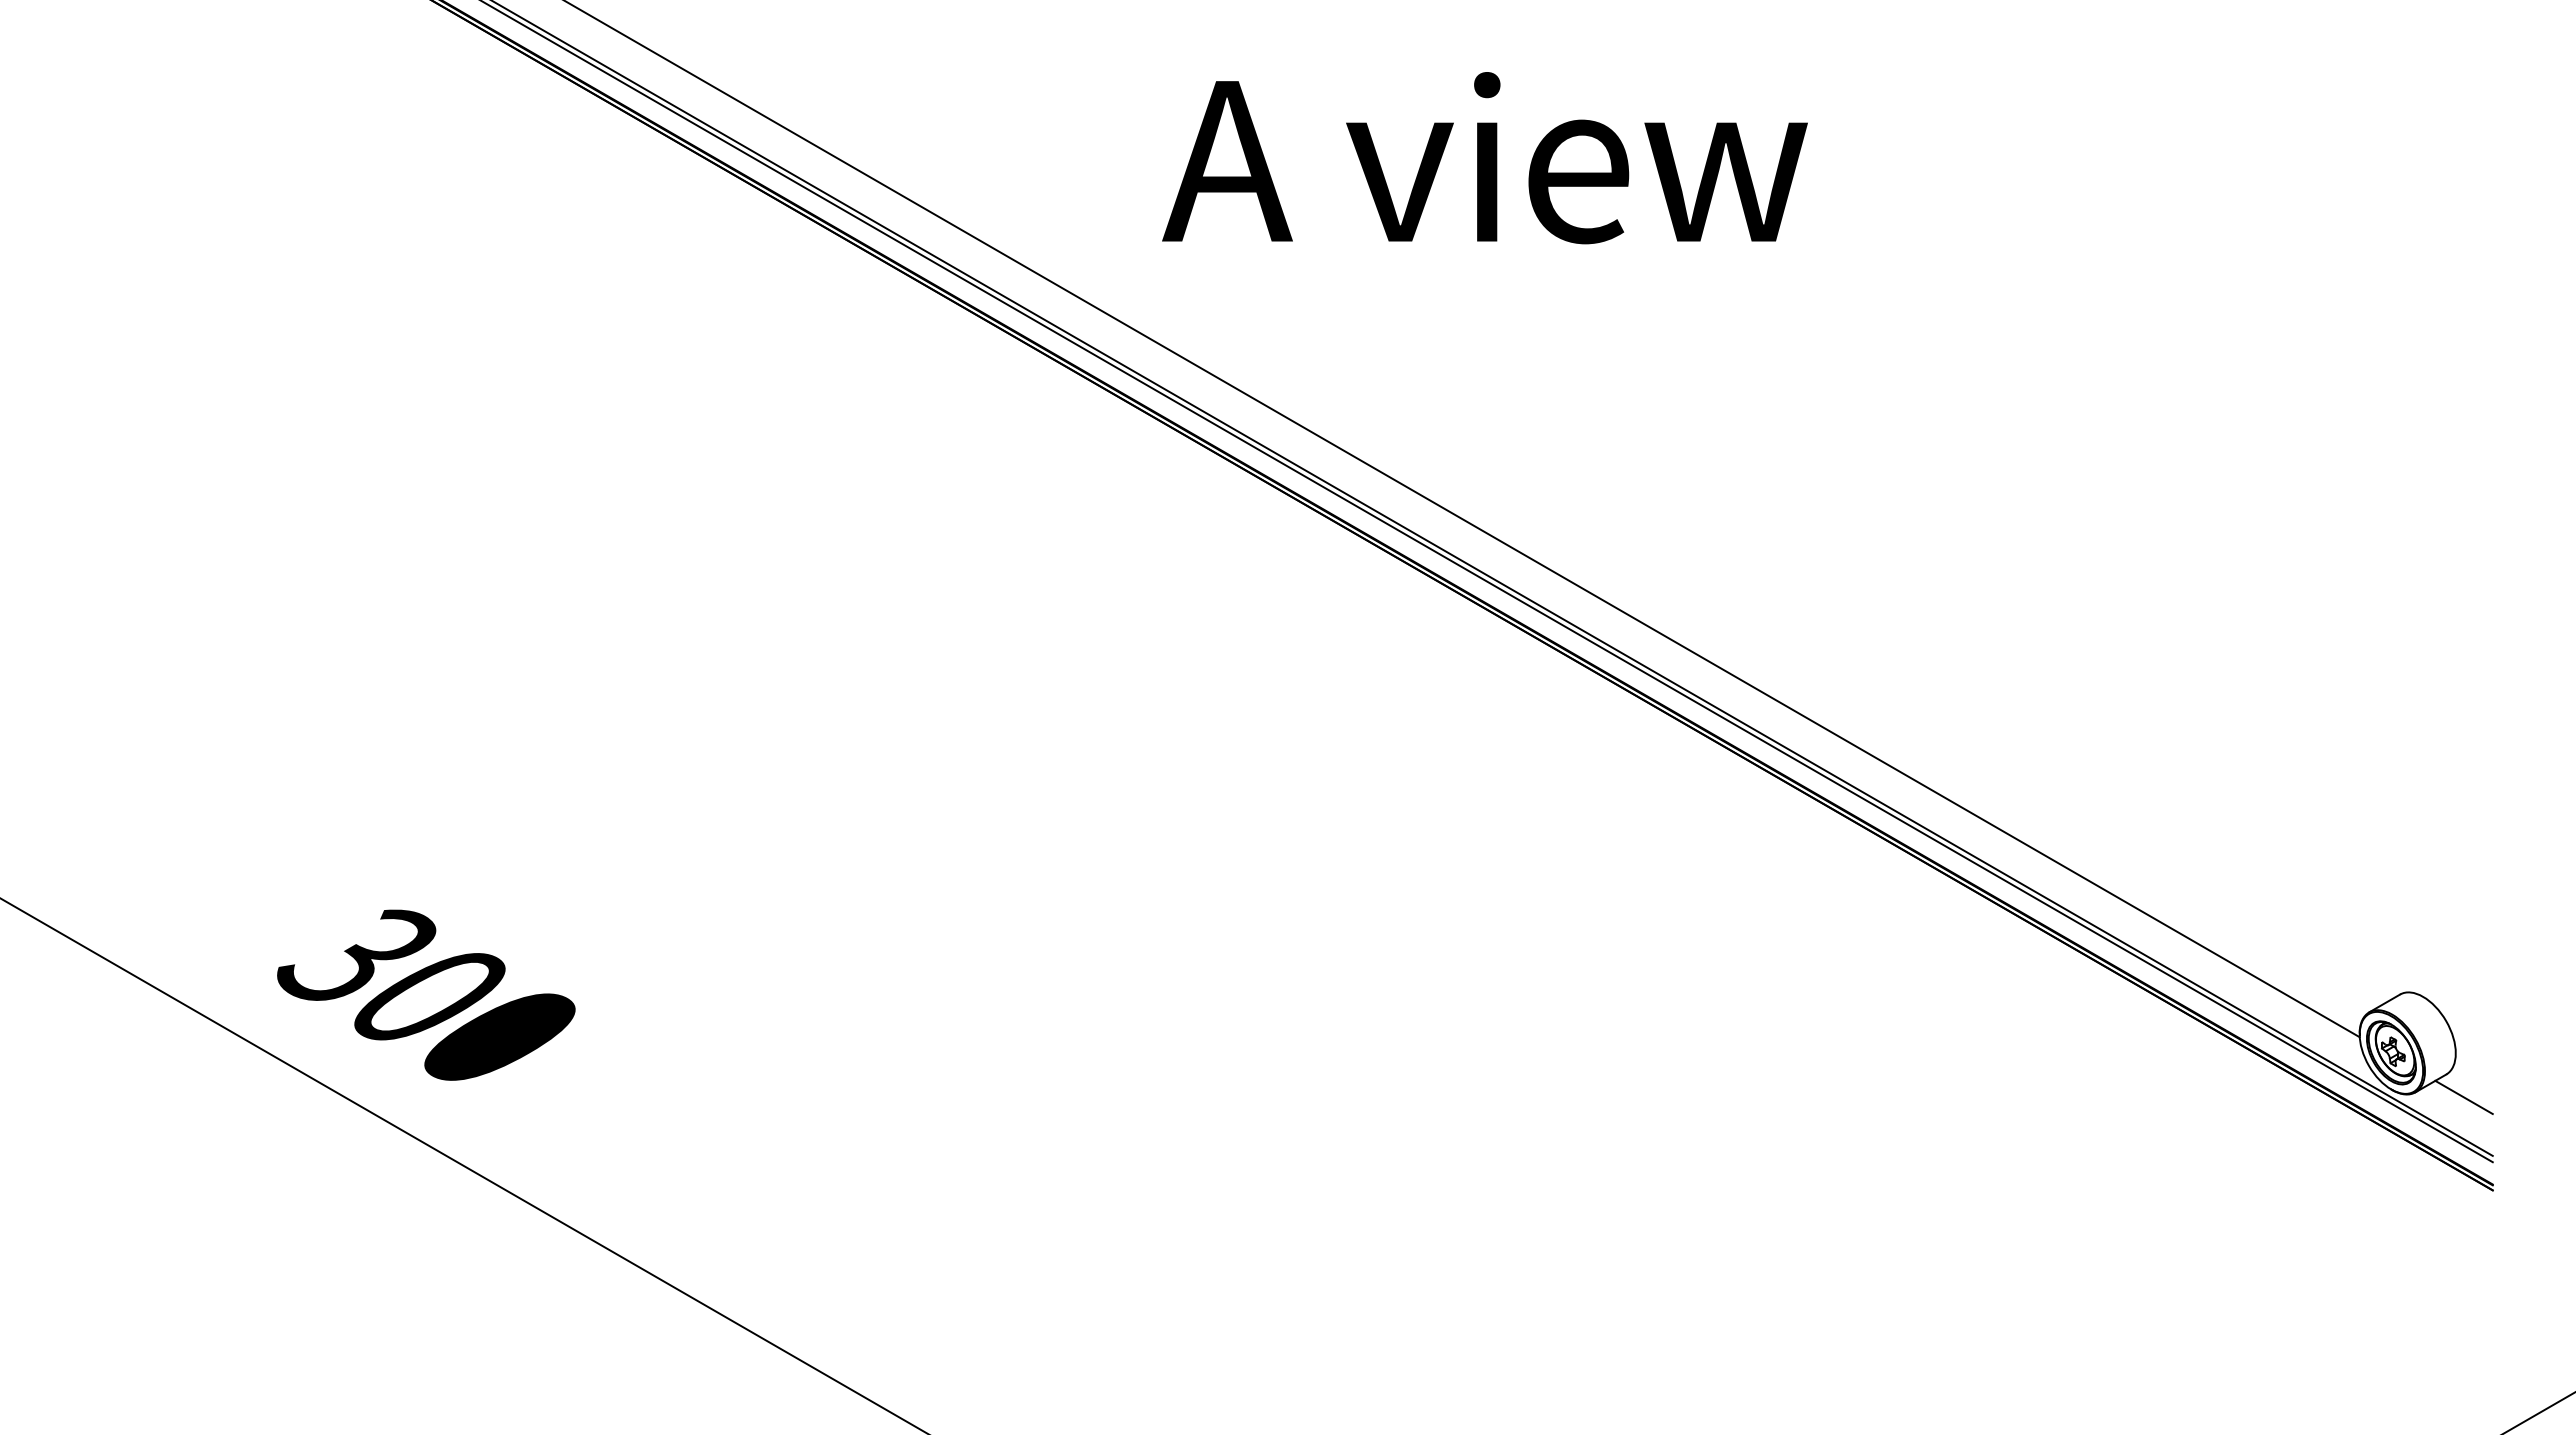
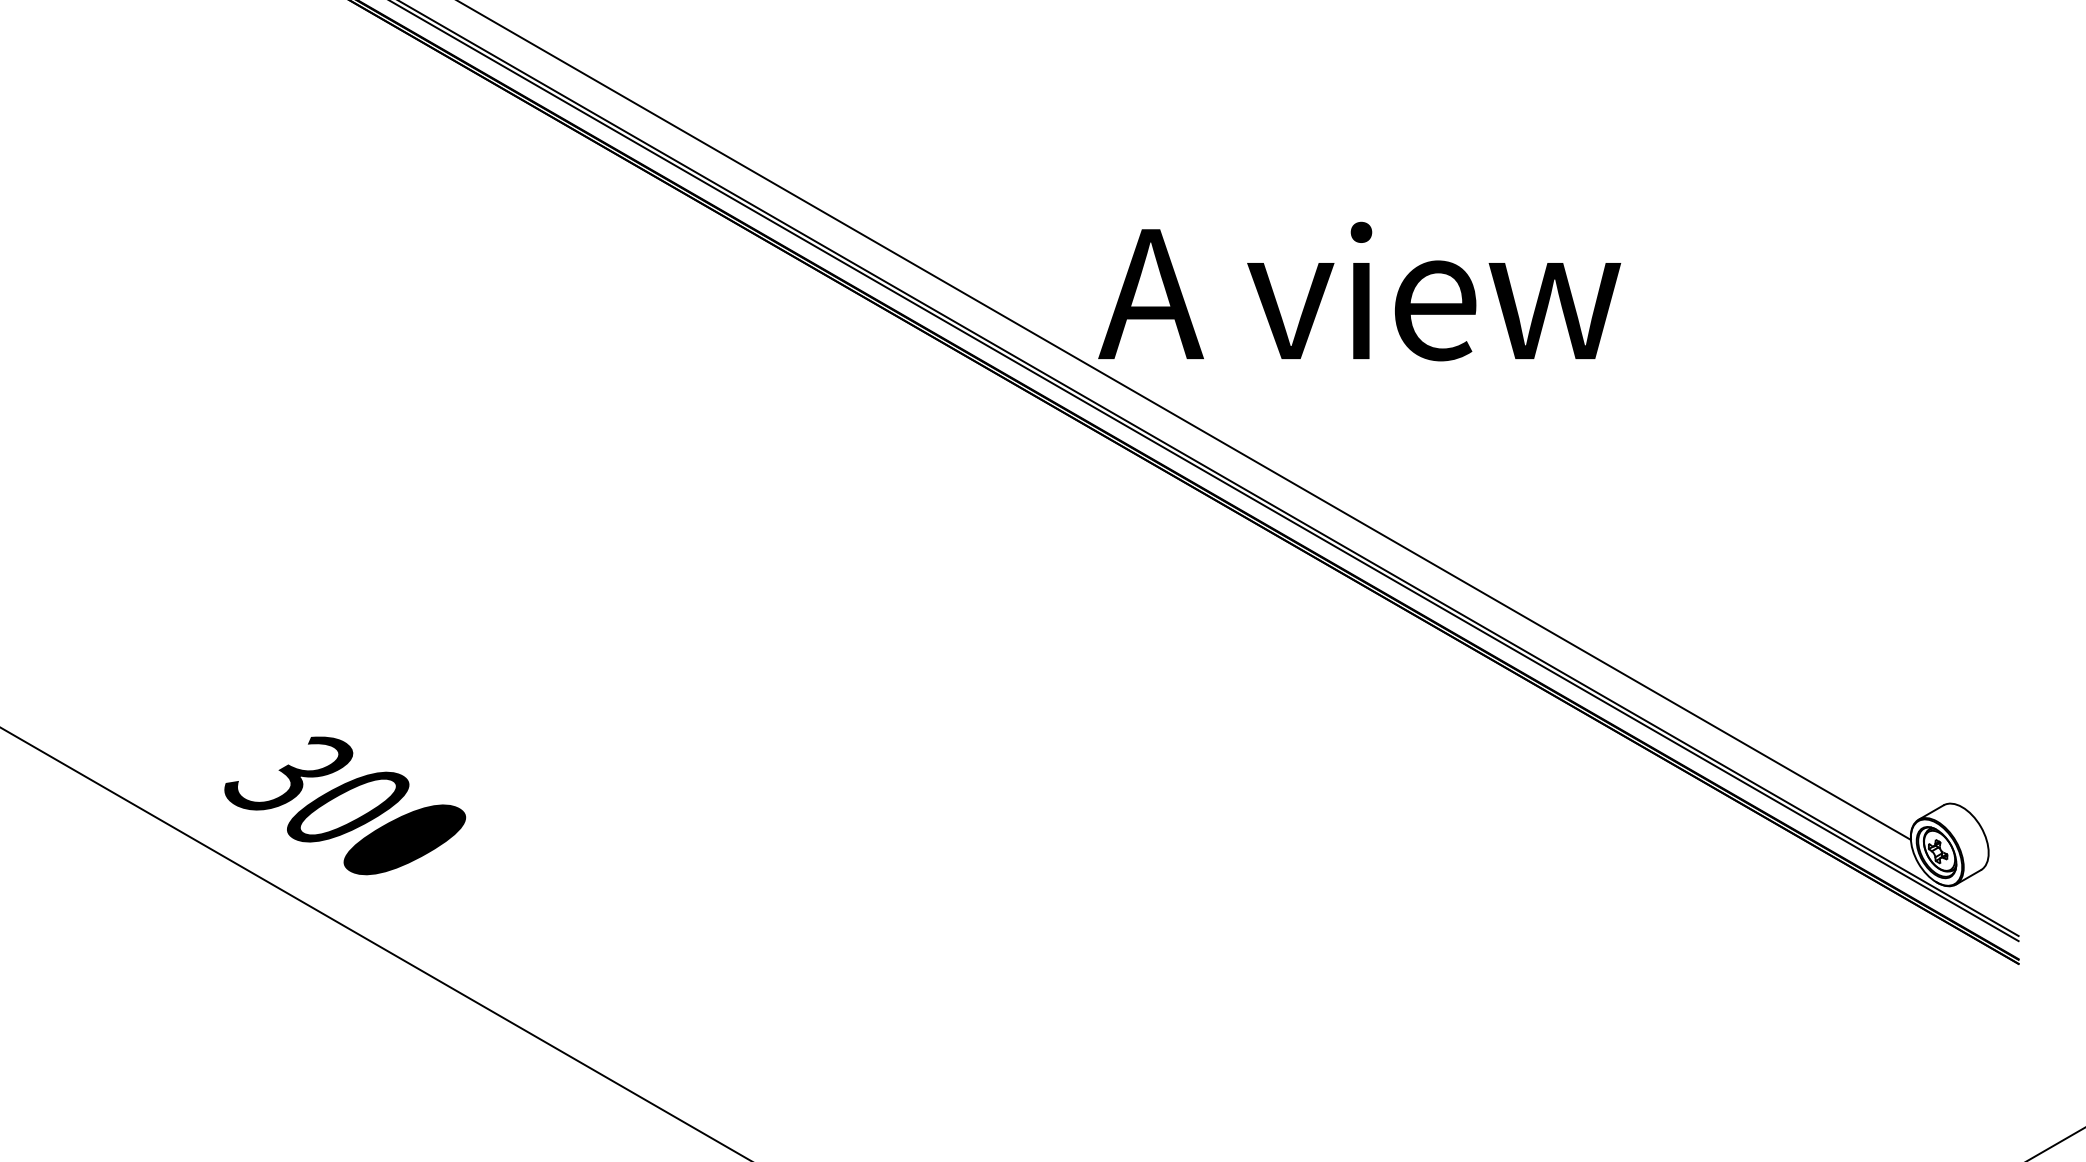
text: (1484, 158) -> (1359, 291), moved
line: (2463, 1097) -> (1994, 888), removed

